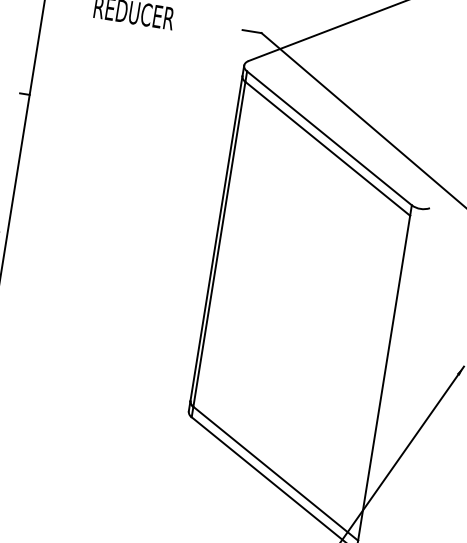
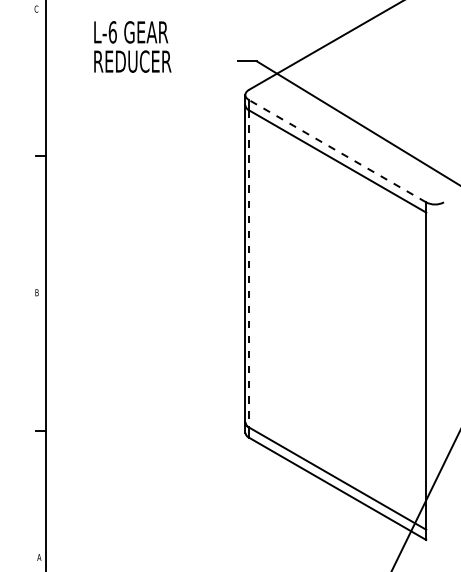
line: (329, 137) -> (337, 150), solid -> dashed
line: (219, 244) -> (249, 268), solid -> dashed

